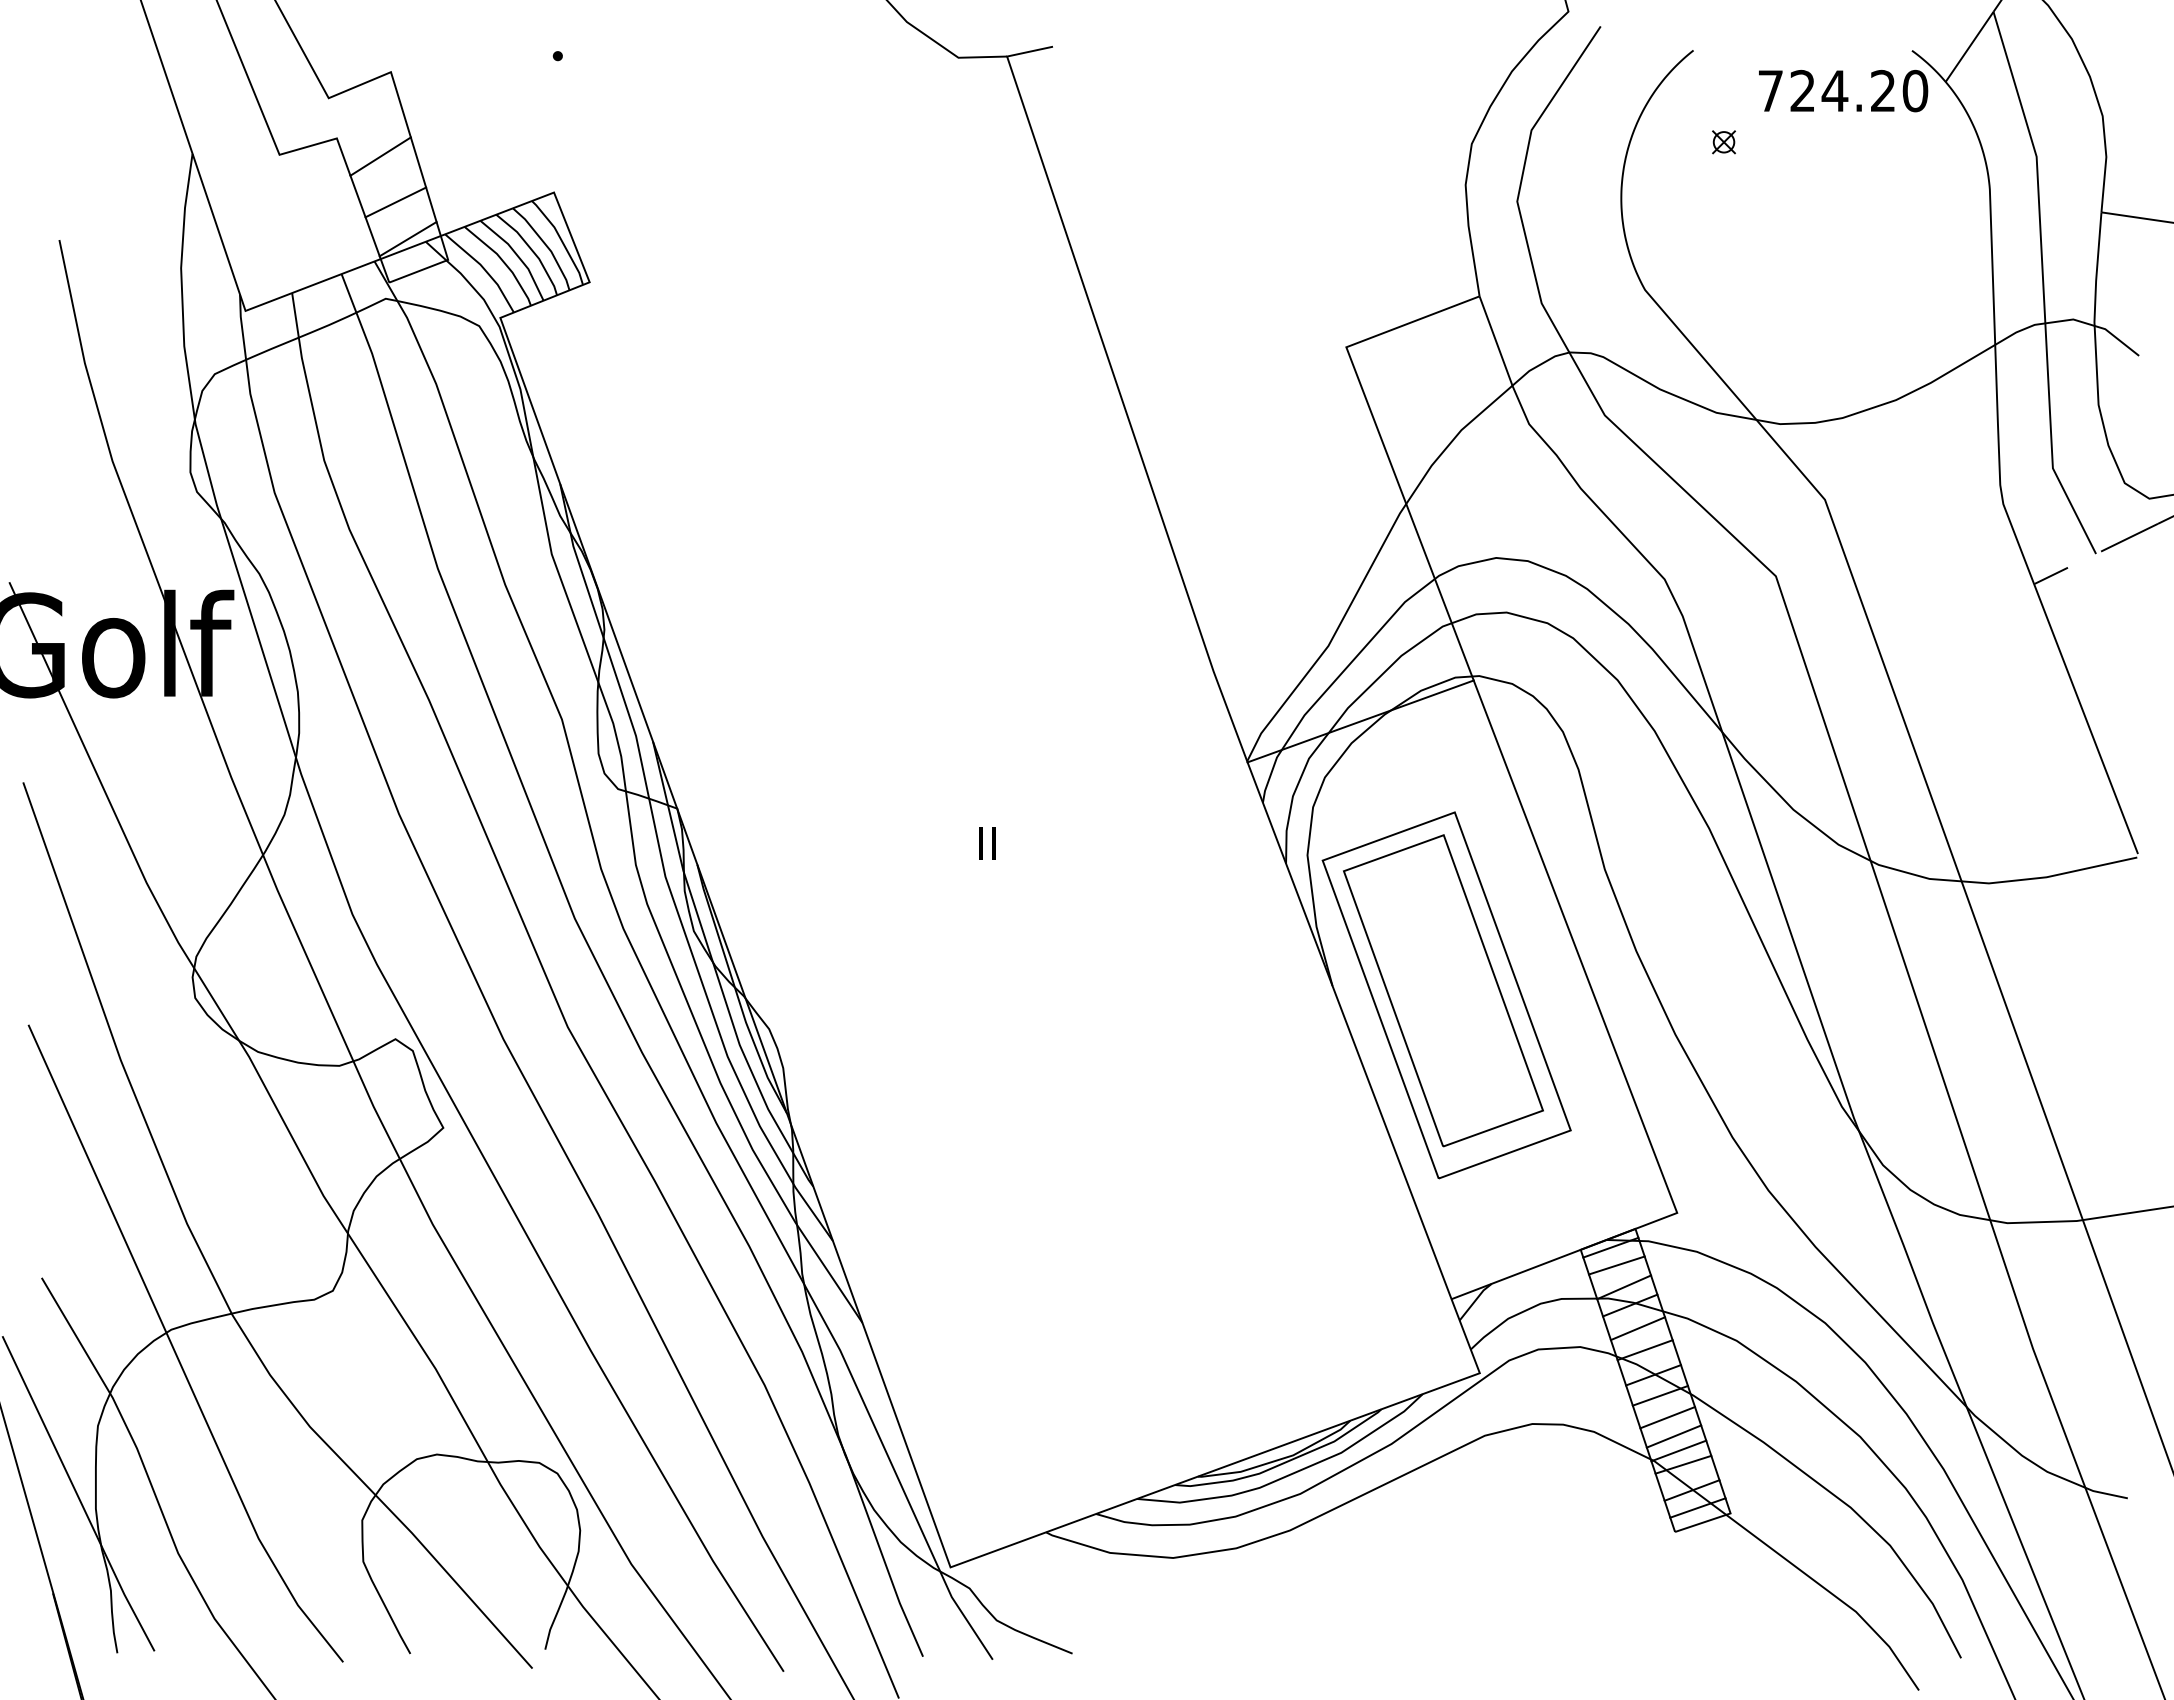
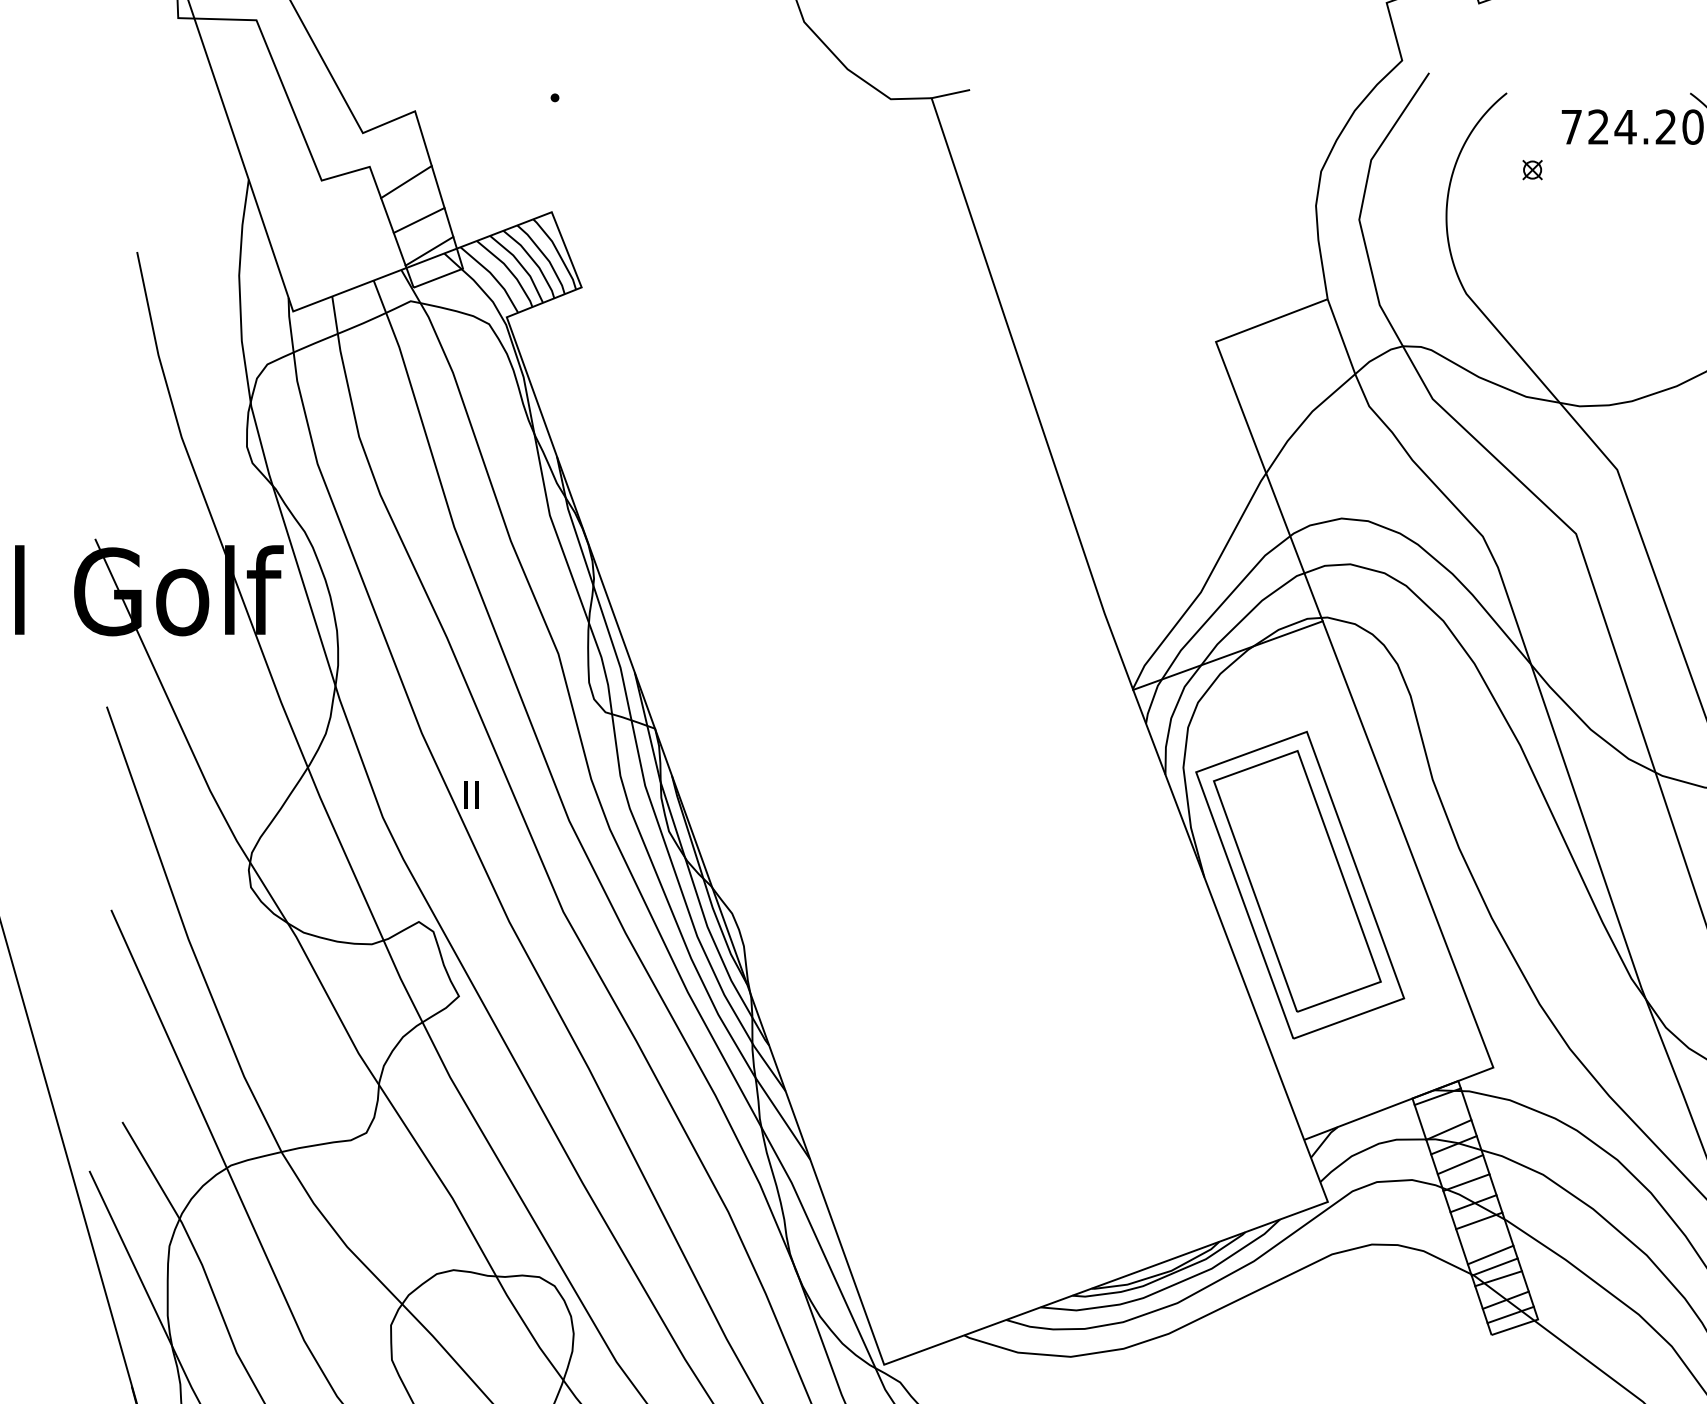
text: (987, 843) -> (471, 794), moved
line: (1616, 1265) -> (1442, 1111), removed
line: (1667, 1417) -> (1485, 1239), removed

